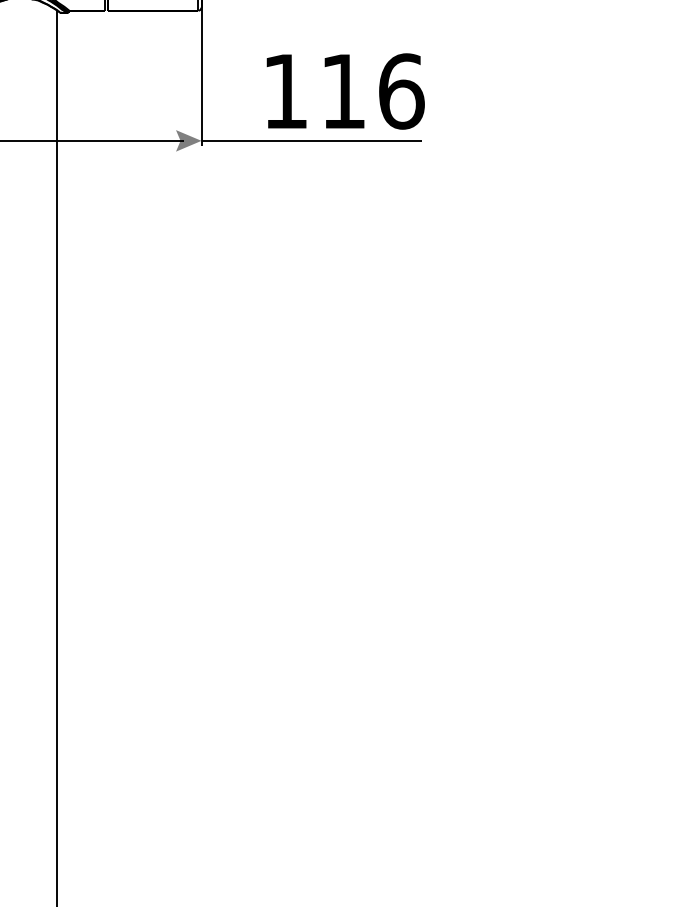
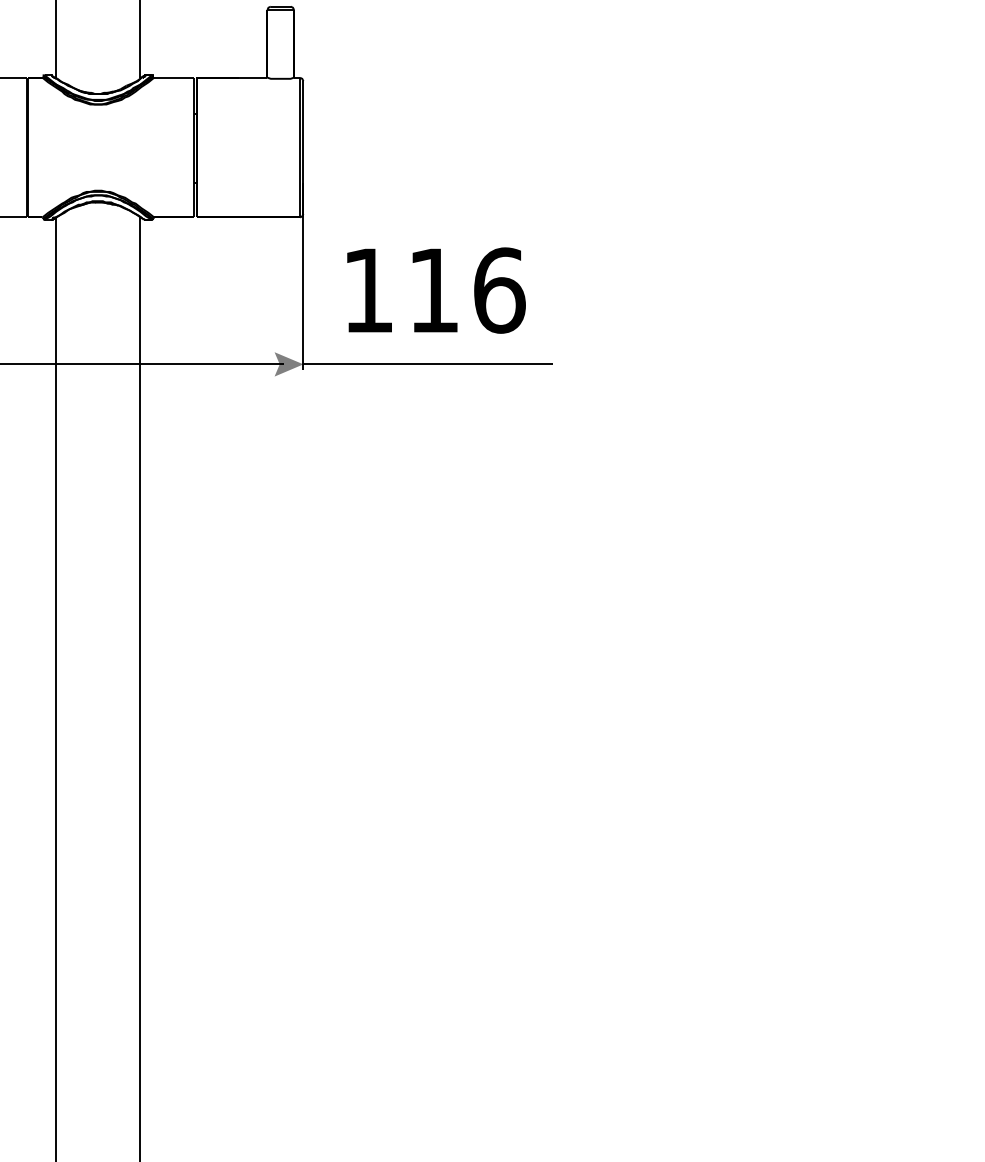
text: (345, 91) -> (436, 290), moved

